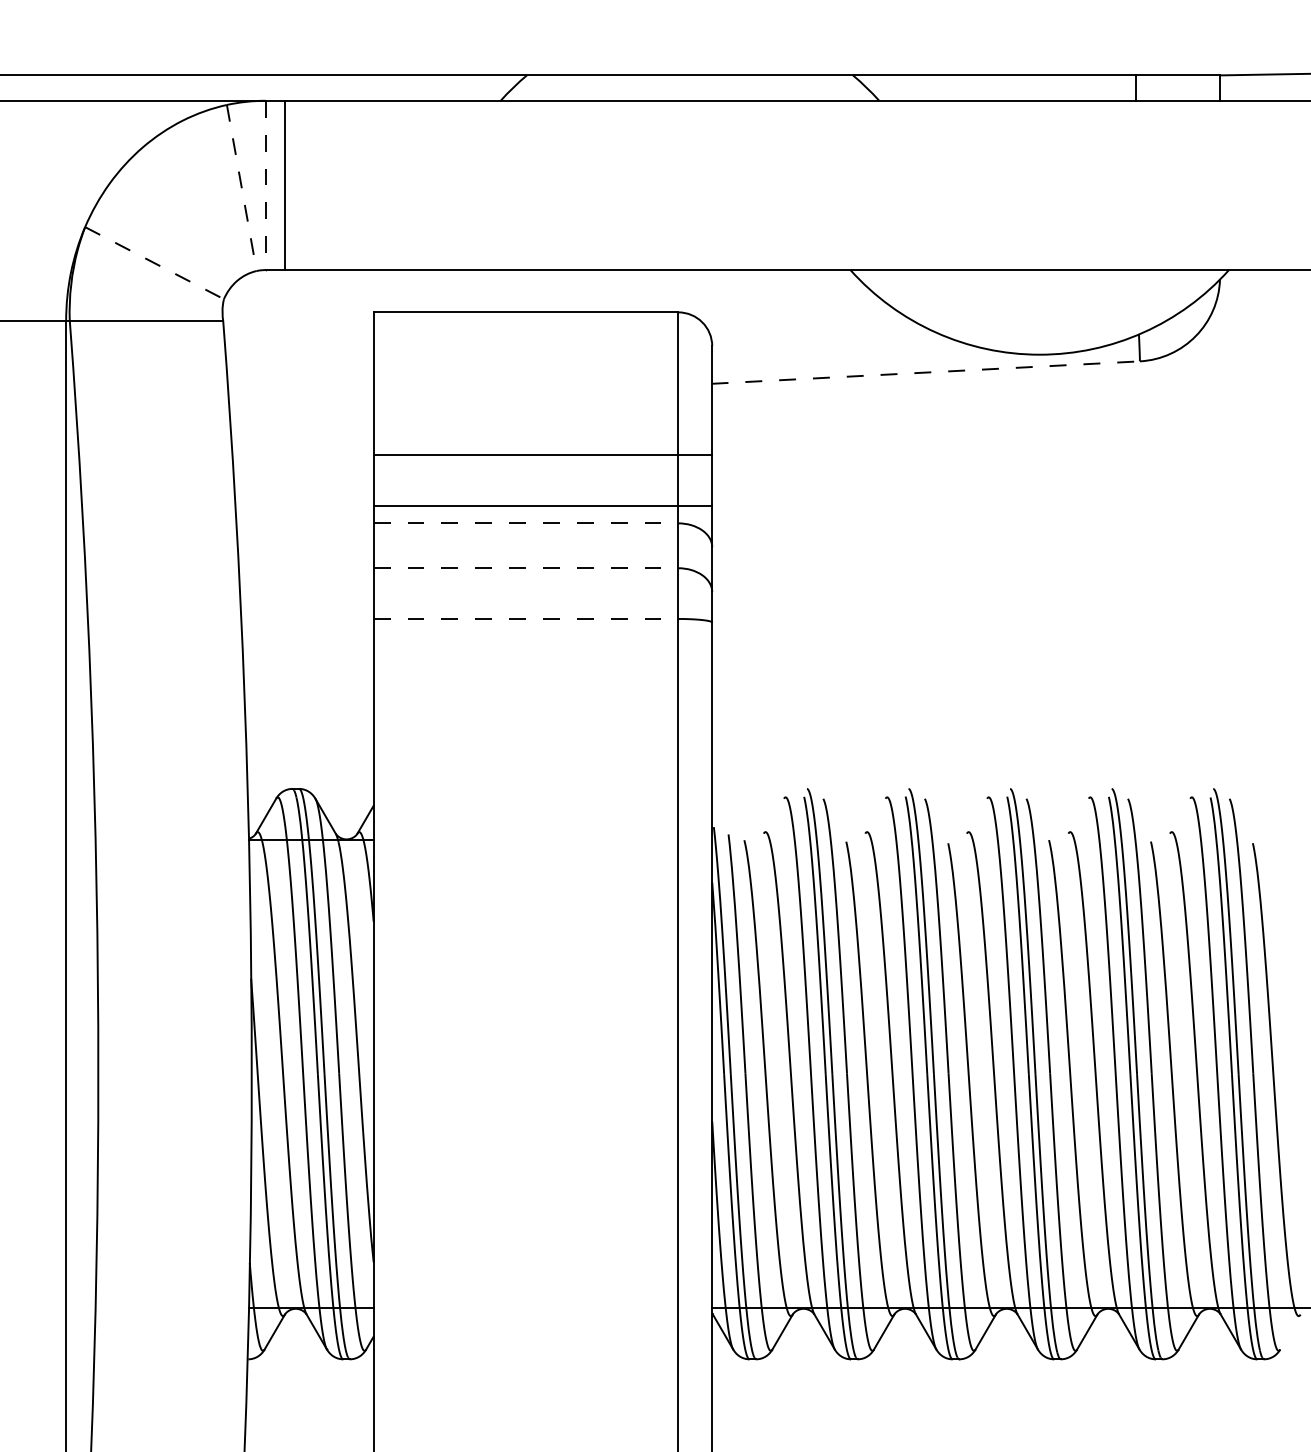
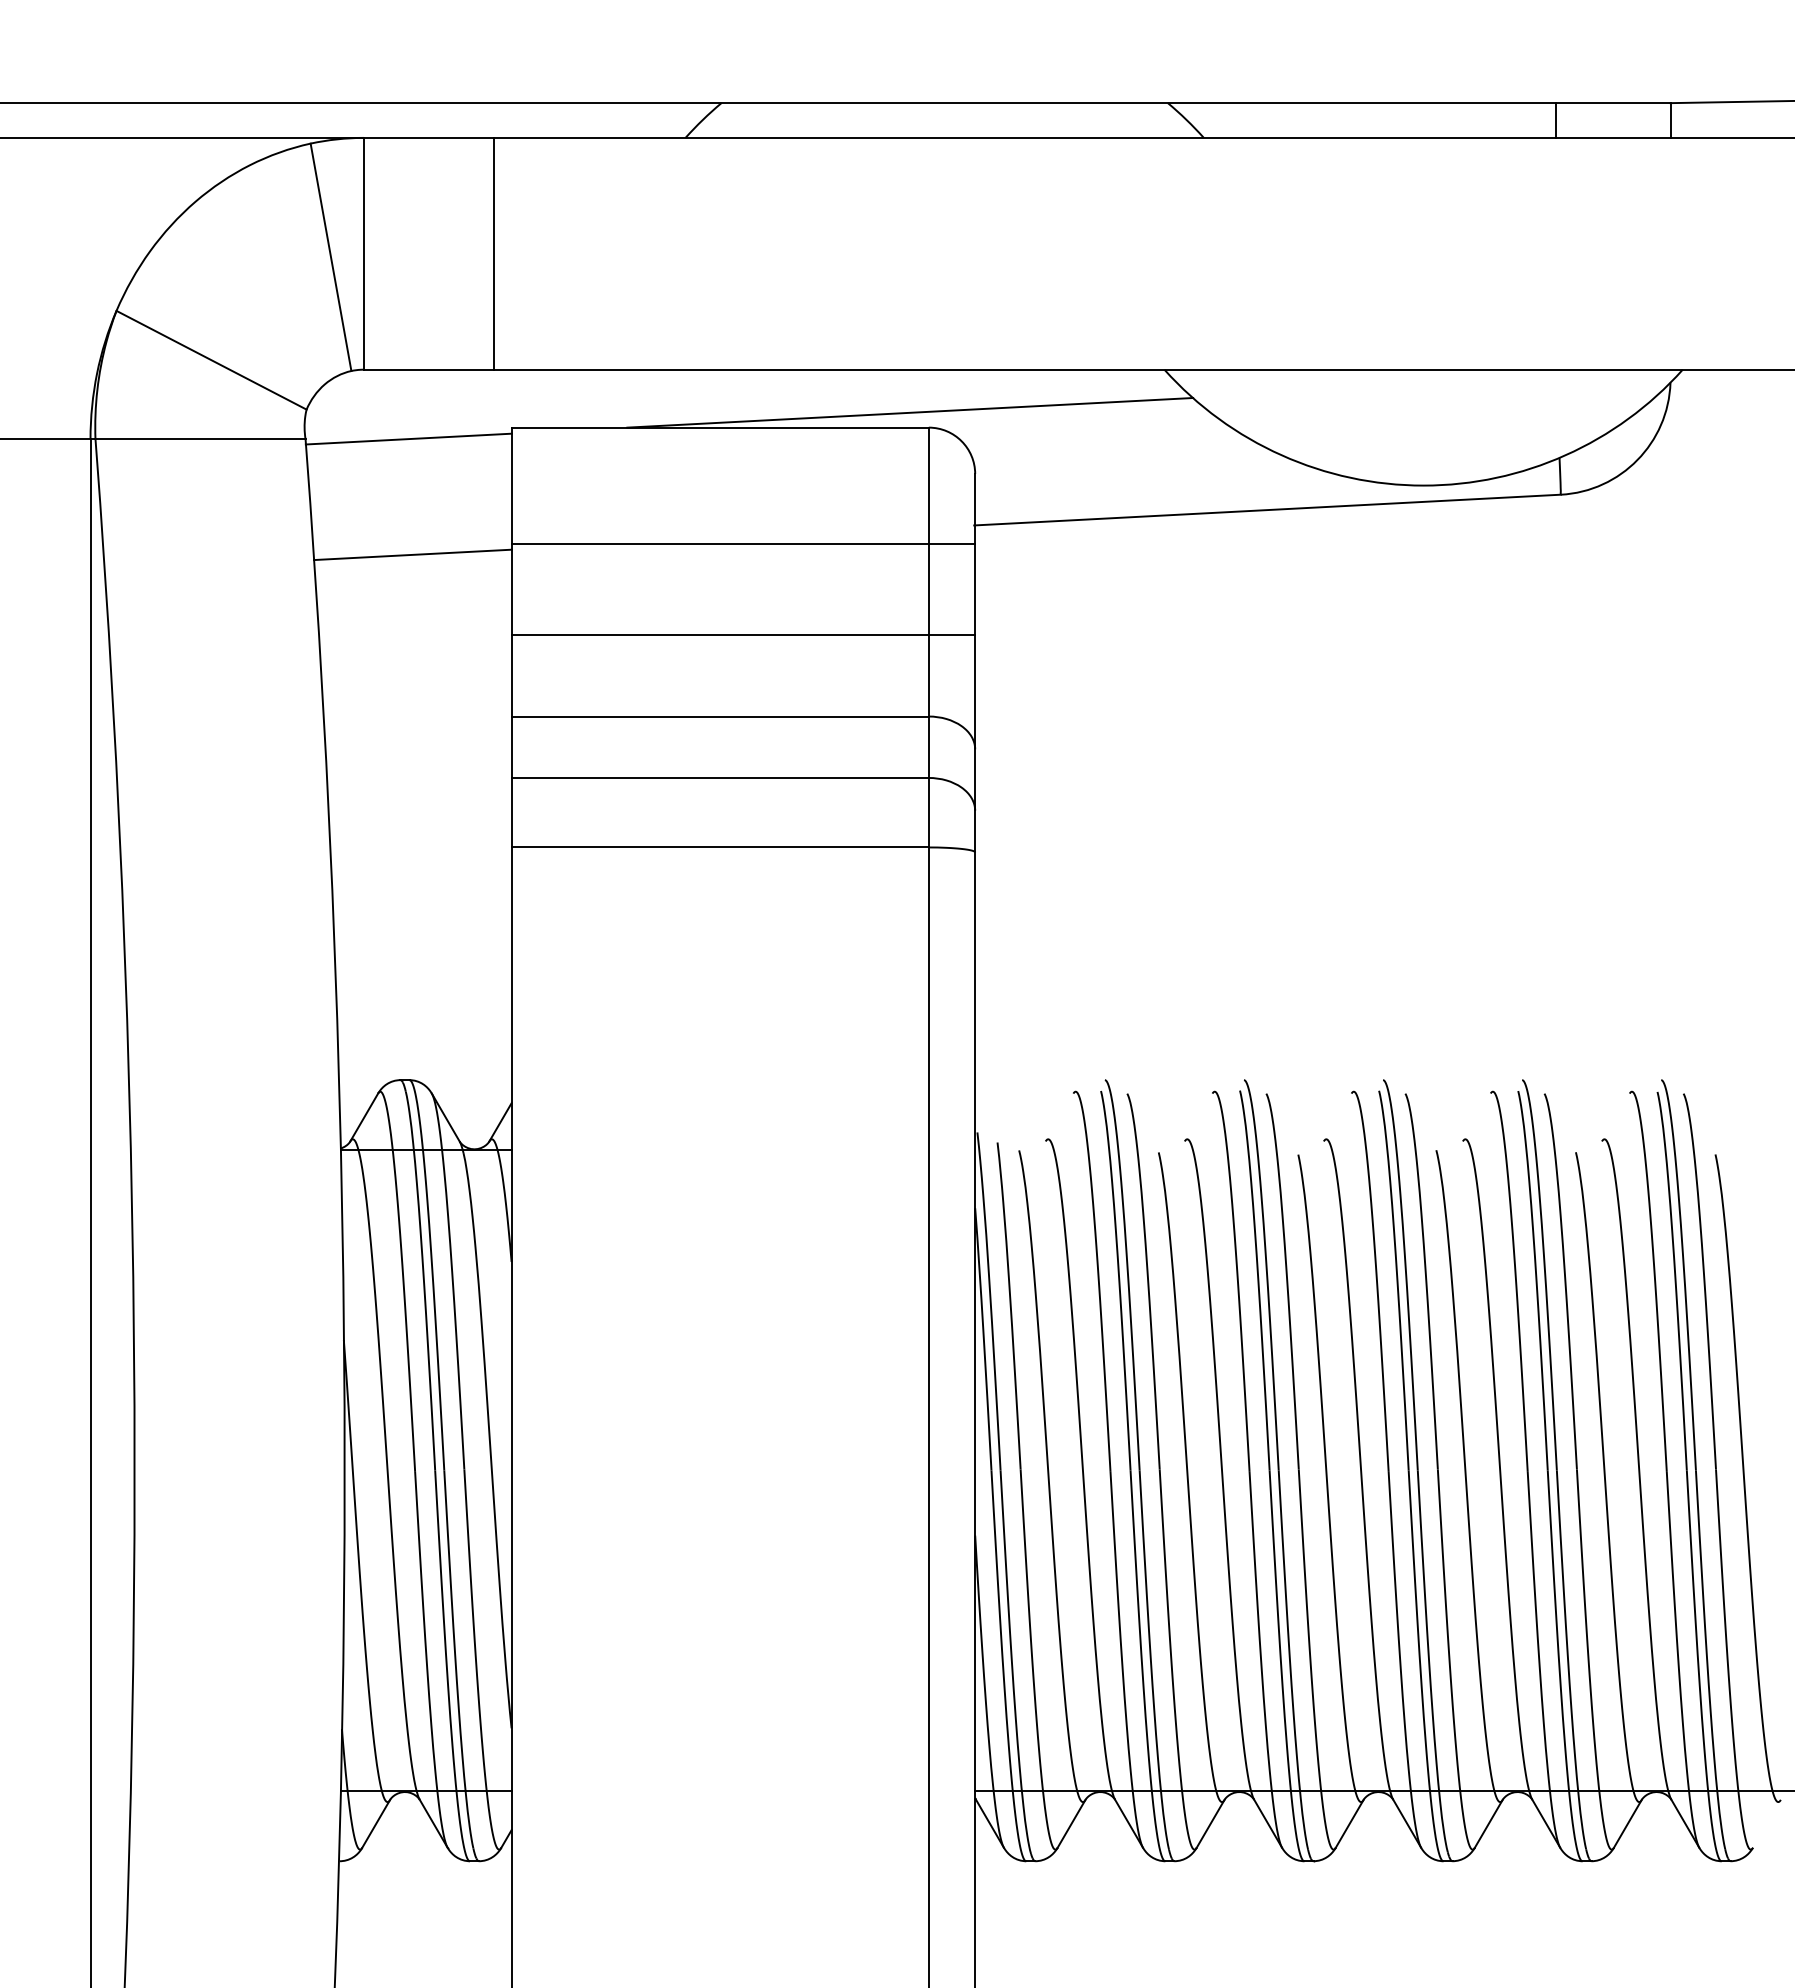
line: (265, 185) -> (363, 253), dashed -> solid
line: (284, 185) -> (493, 253), moved
line: (242, 188) -> (331, 257), dashed -> solid
line: (155, 263) -> (212, 360), dashed -> solid
line: (664, 301) -> (910, 412), added
line: (298, 320) -> (408, 438), added
line: (925, 372) -> (1267, 510), dashed -> solid
line: (301, 405) -> (412, 554), added
line: (543, 454) -> (743, 543), moved
line: (543, 505) -> (743, 634), moved
line: (526, 523) -> (720, 716), dashed -> solid
line: (526, 567) -> (720, 777), dashed -> solid
line: (526, 619) -> (720, 847), dashed -> solid

